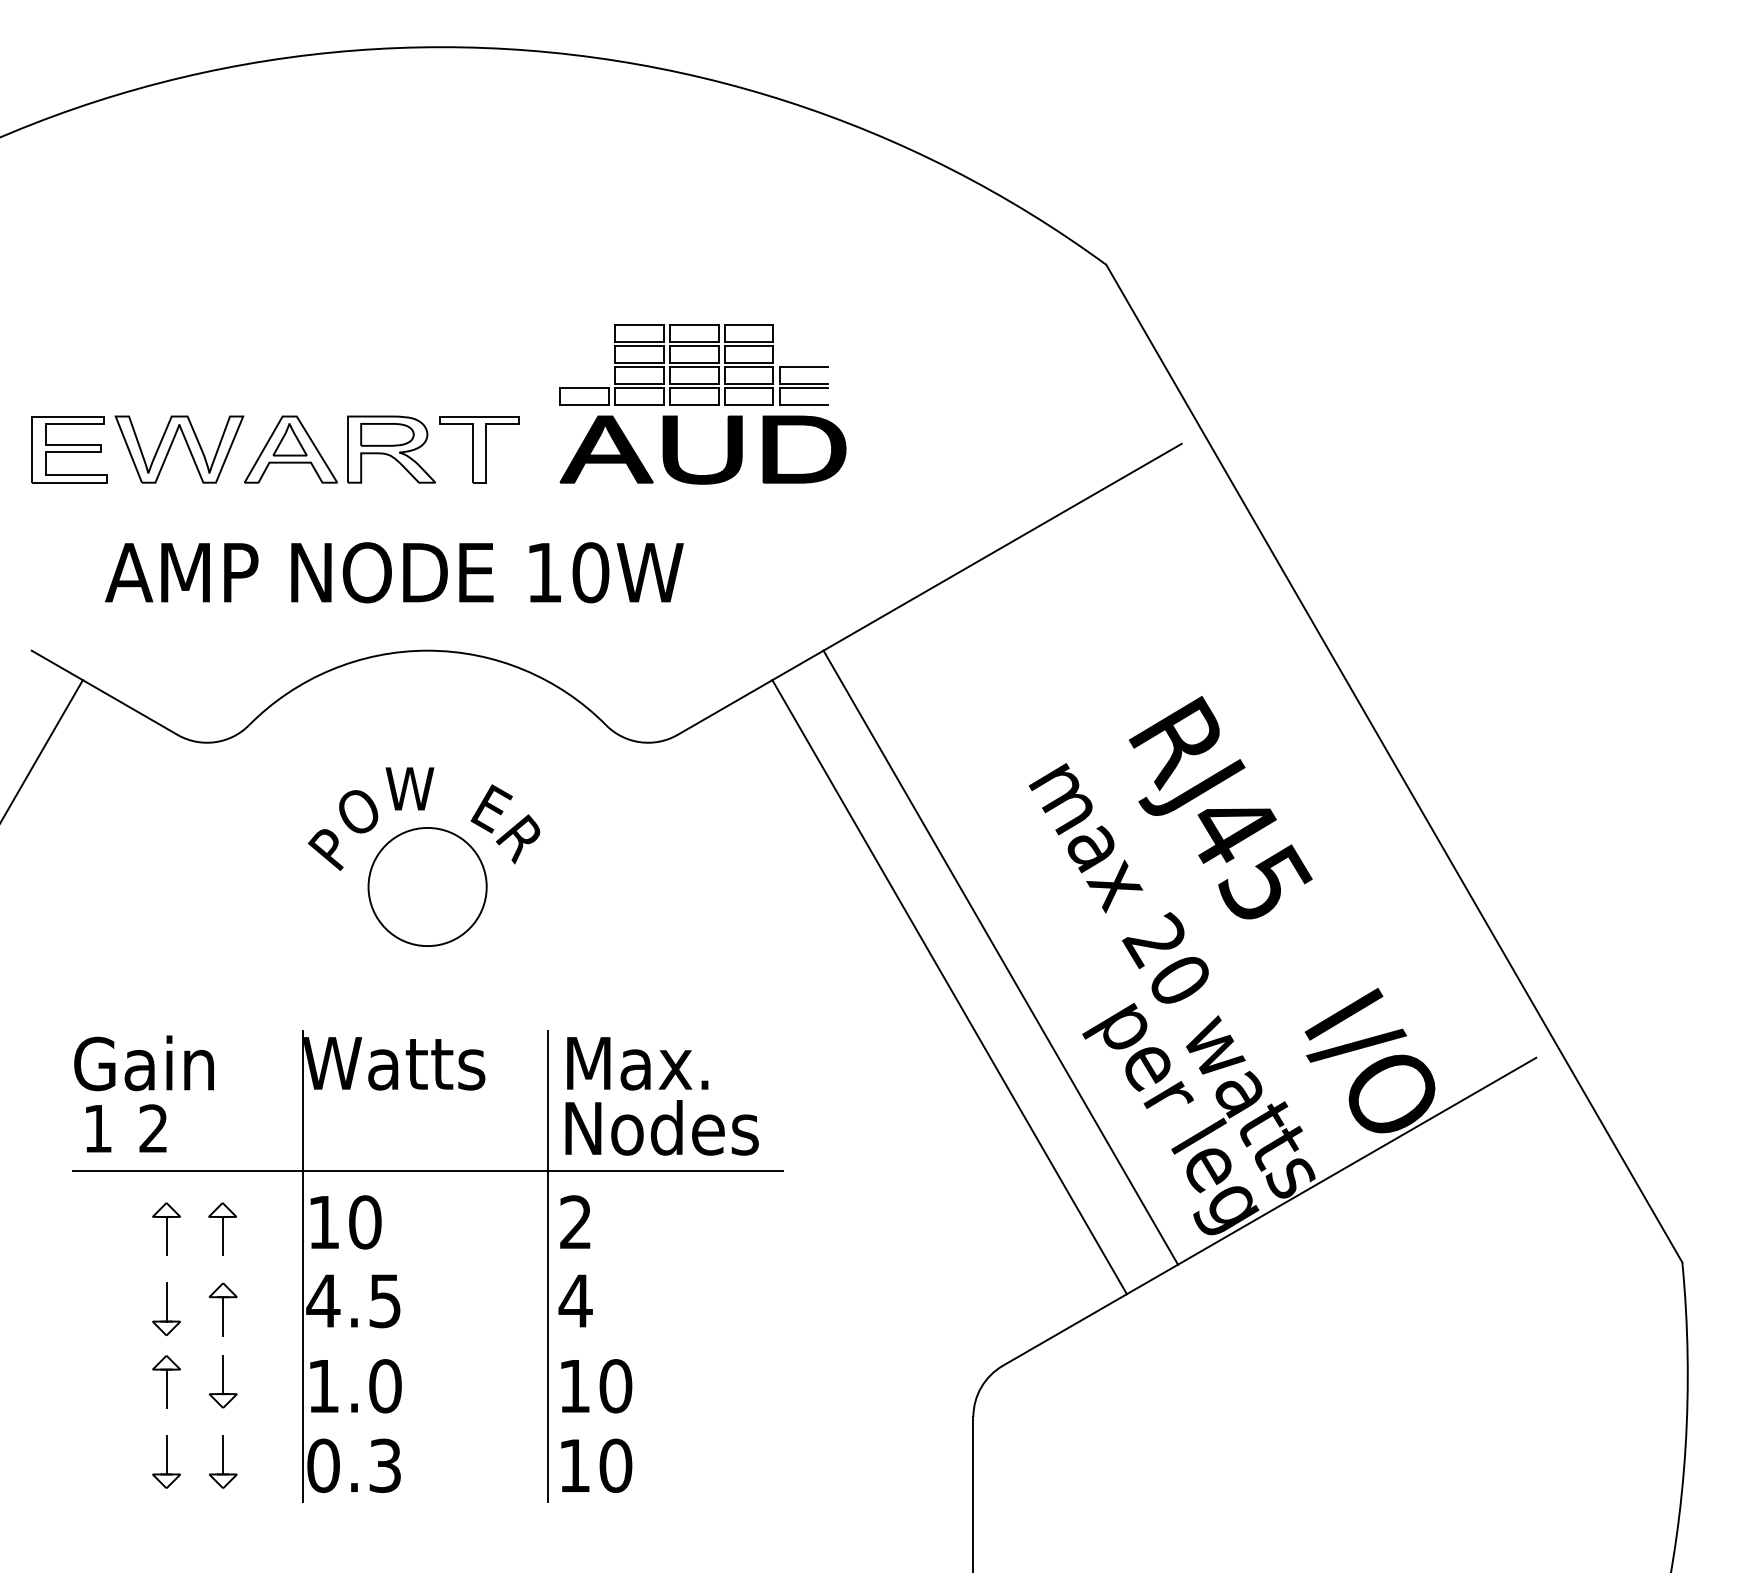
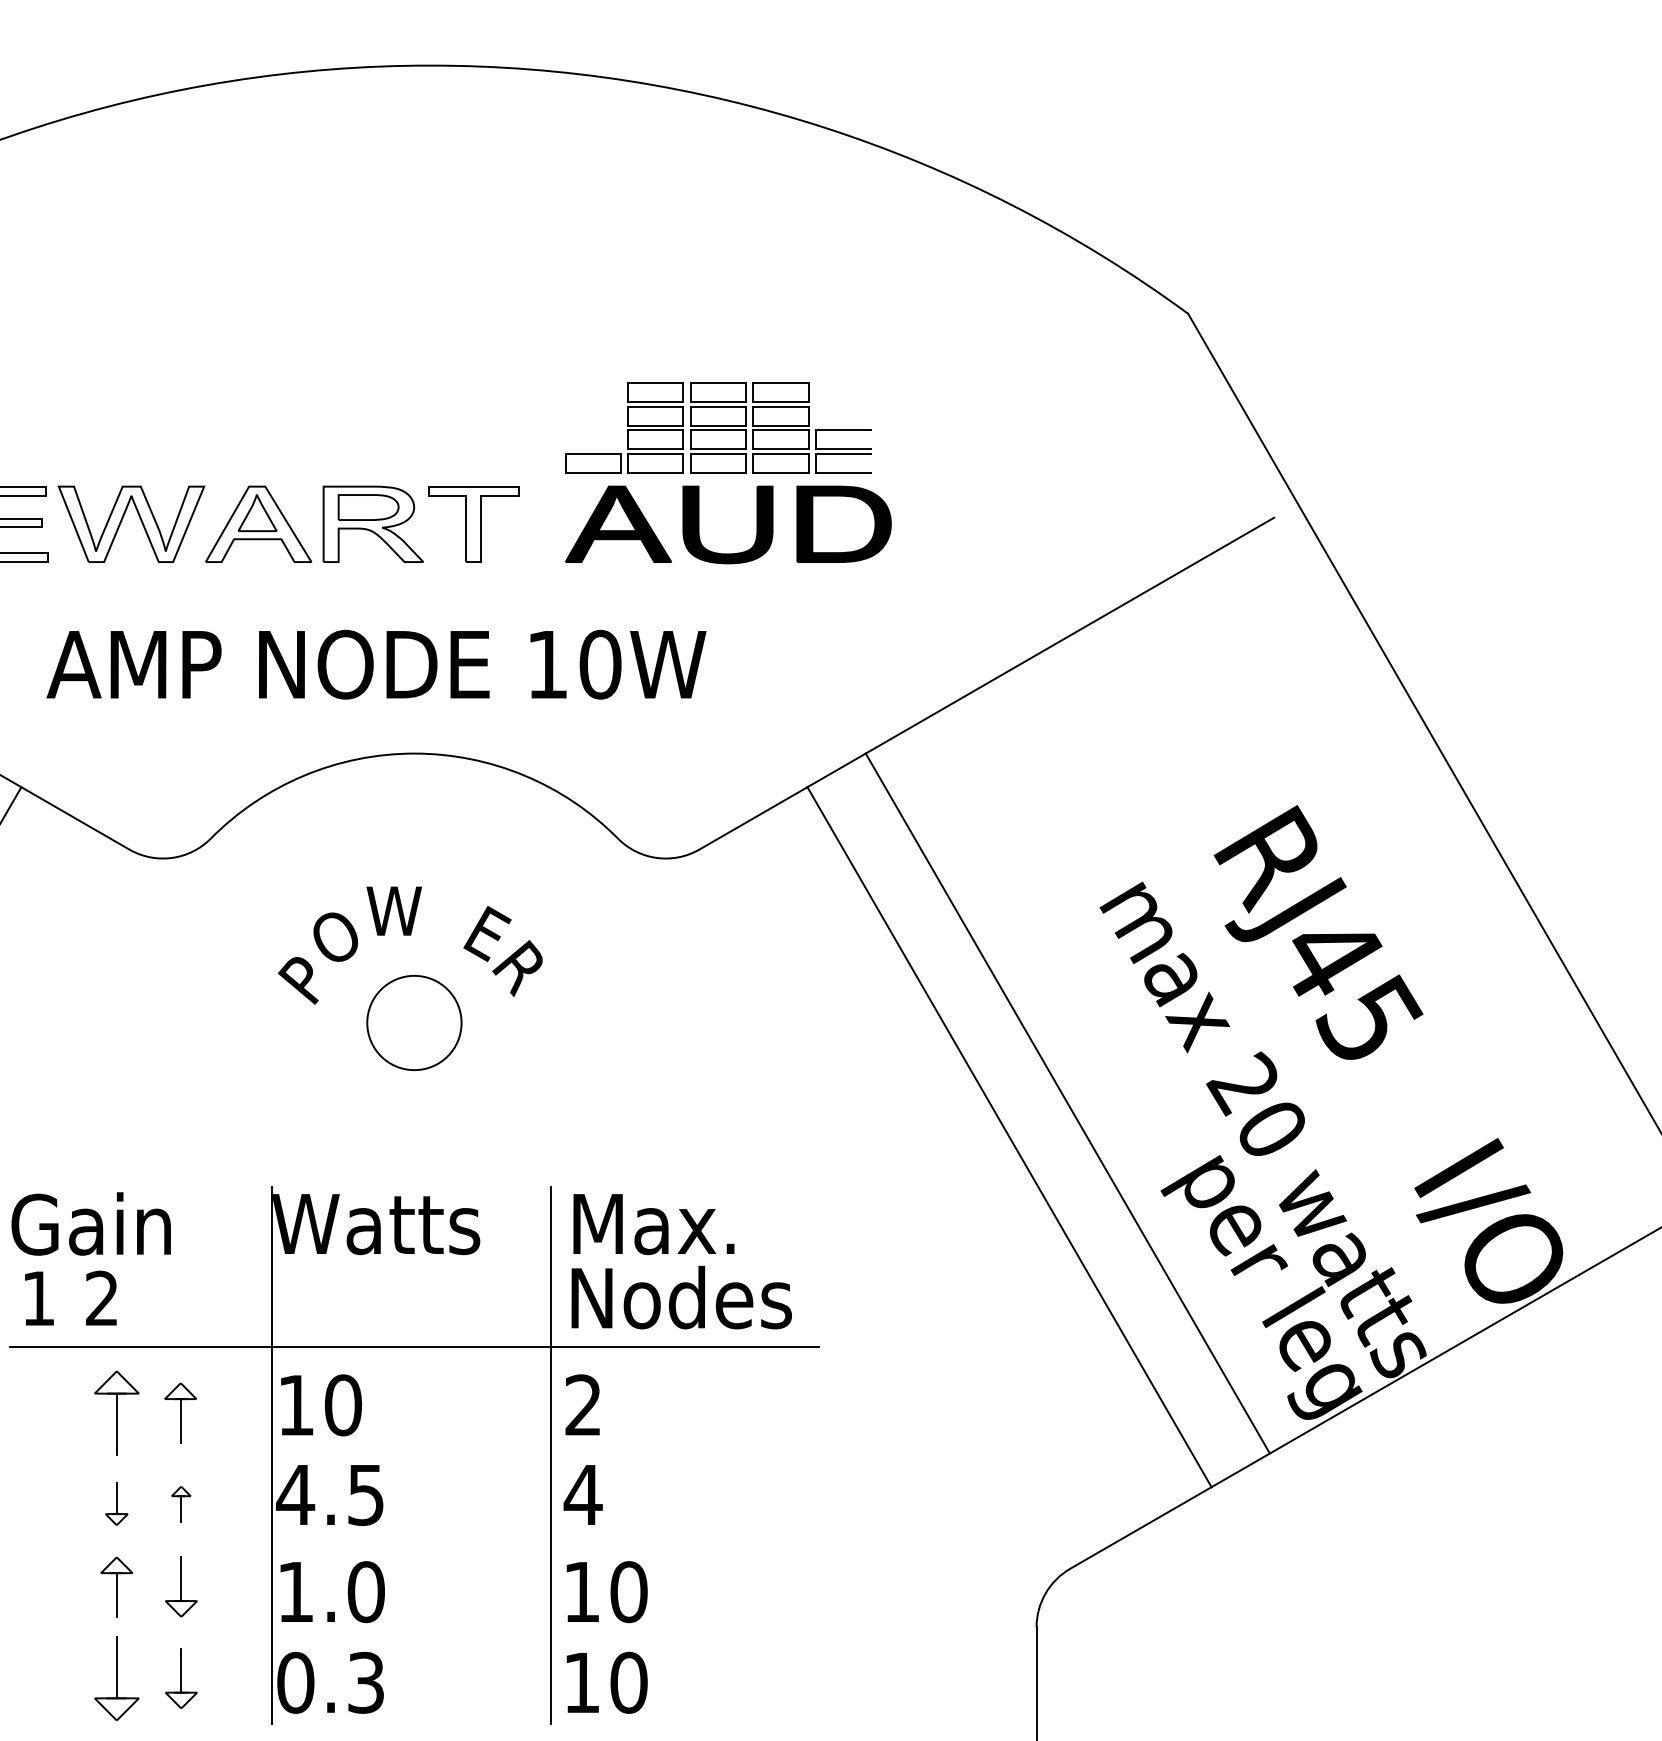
circle: (427, 886) -> (414, 1022), size x0.7
part: (166, 1228) -> (116, 1412), size x1.4
part: (166, 1308) -> (116, 1503), size x0.7
part: (222, 1309) -> (180, 1504), size x0.6
part: (166, 1461) -> (116, 1677), size x1.4

